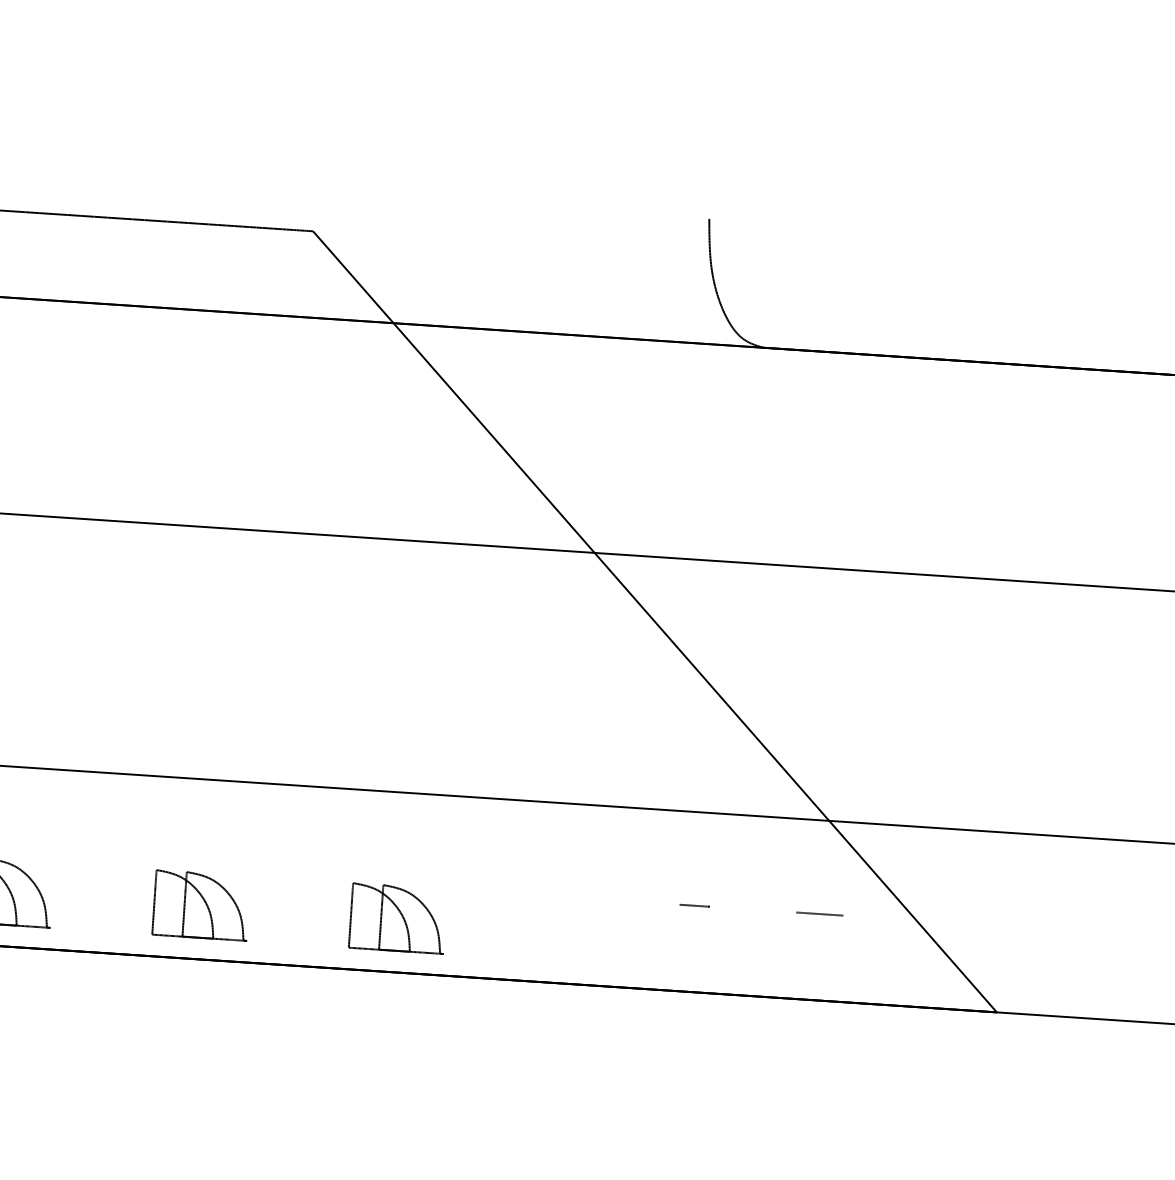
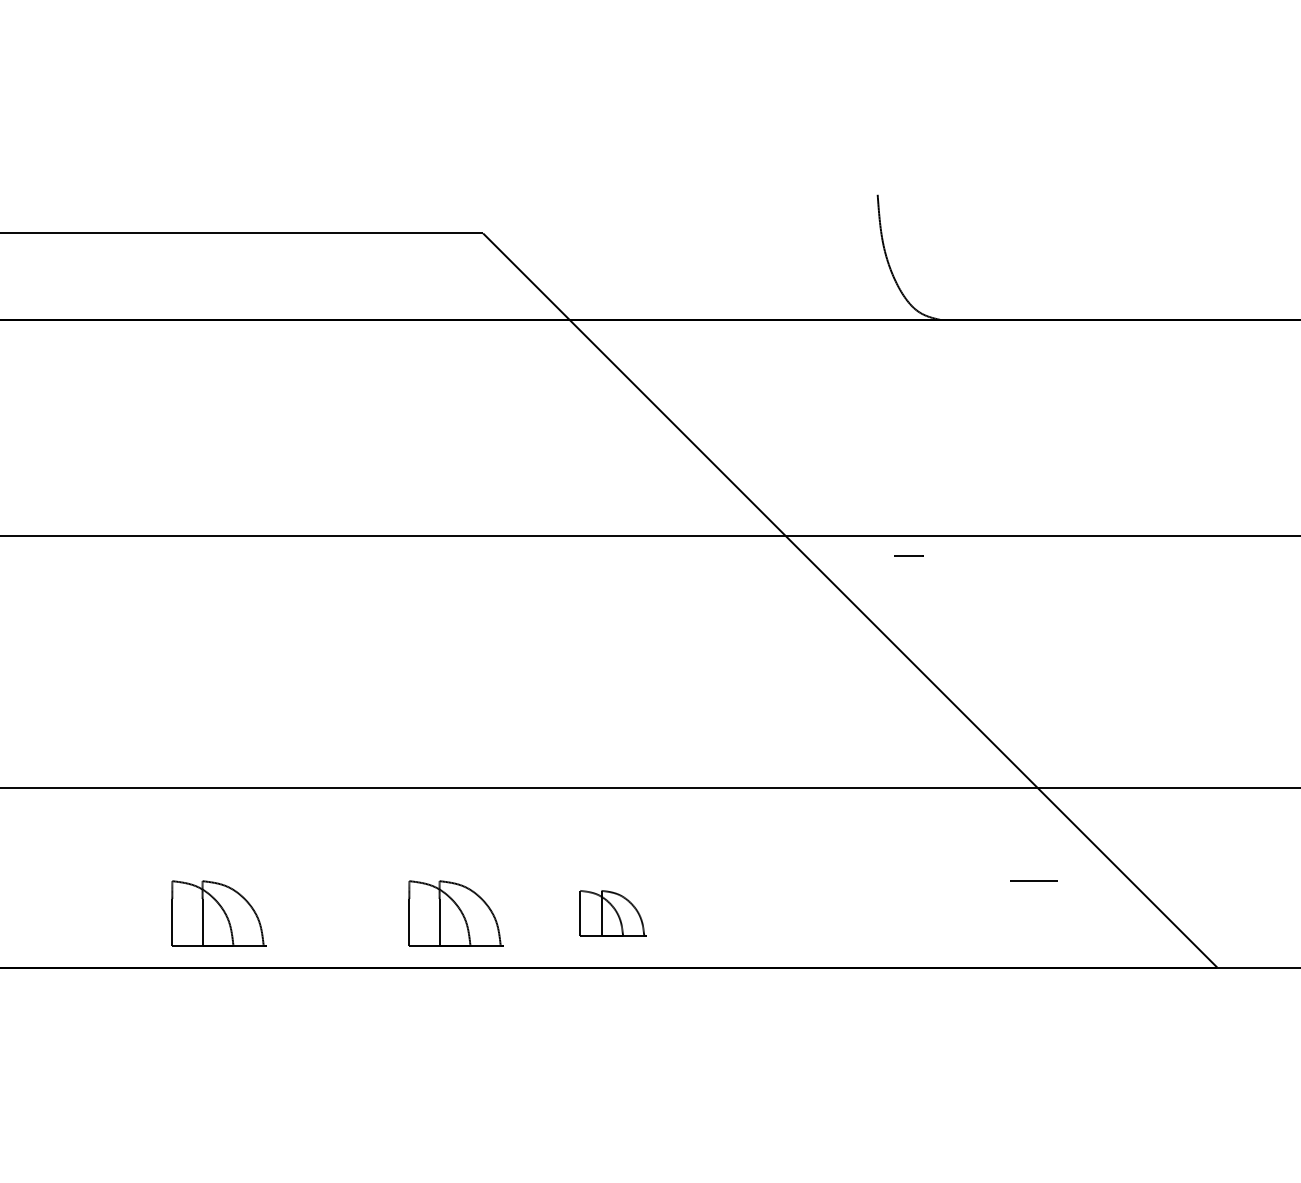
part: (200, 905) -> (455, 913), moved
line: (694, 905) -> (908, 555), moved
part: (397, 918) -> (612, 913), size x0.7

